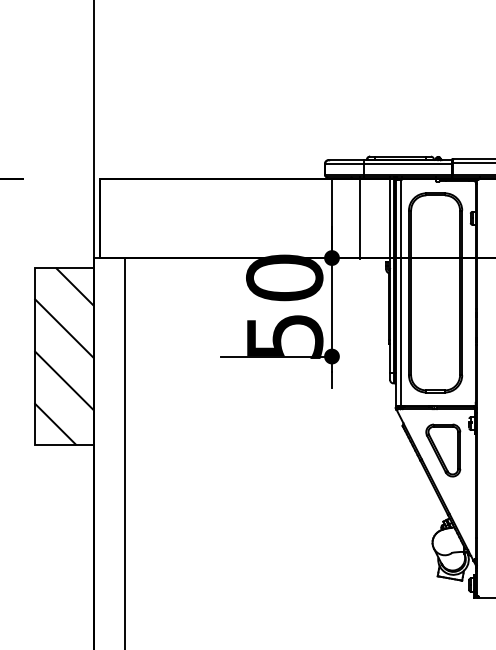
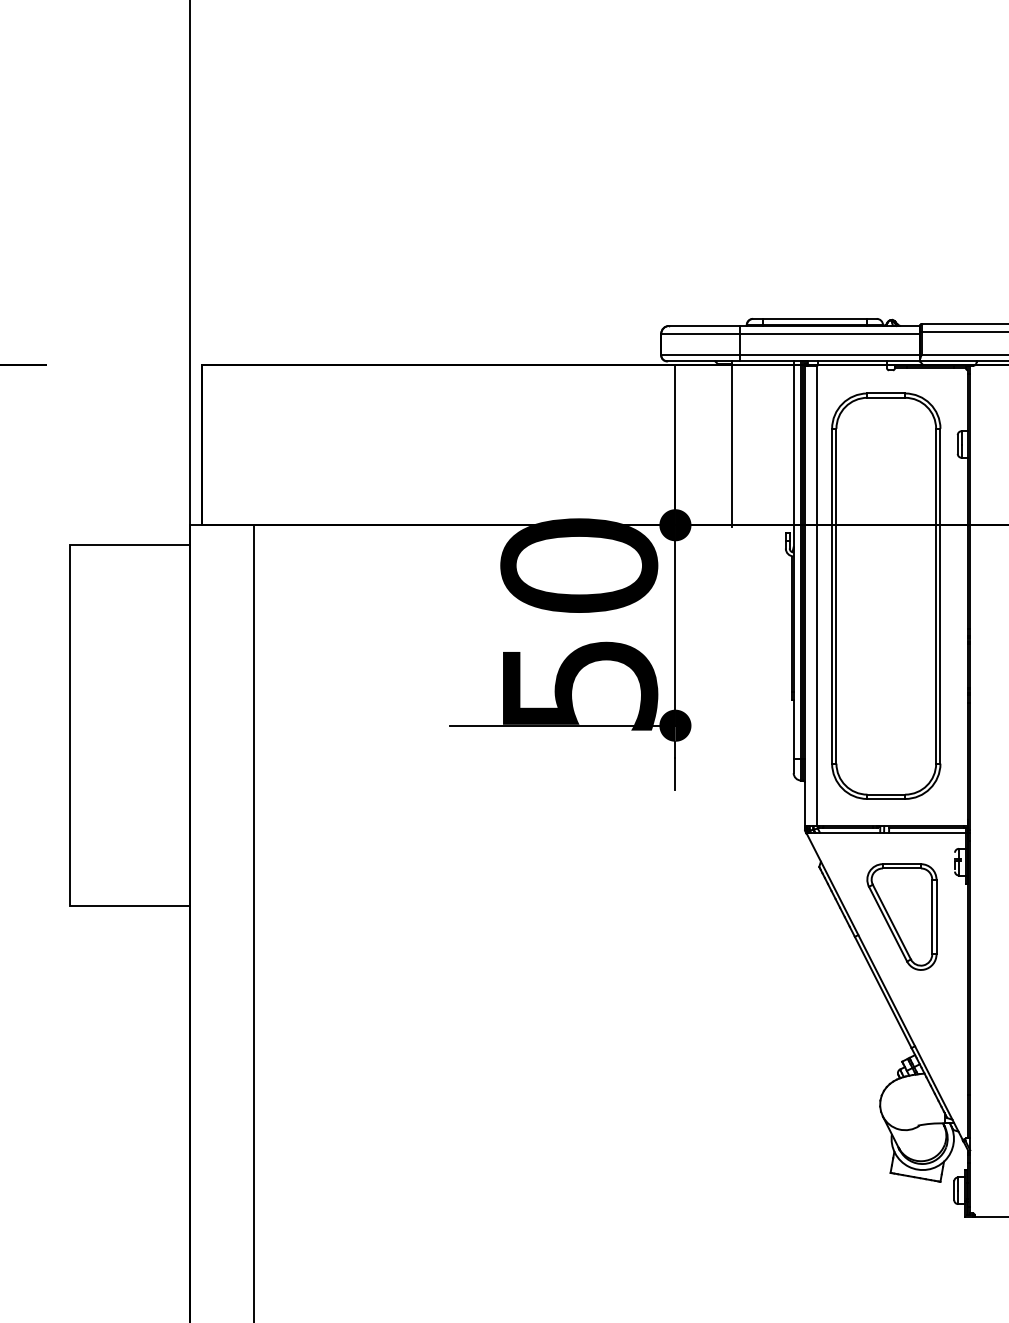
hatch: (63, 356) -> (129, 725), removed

